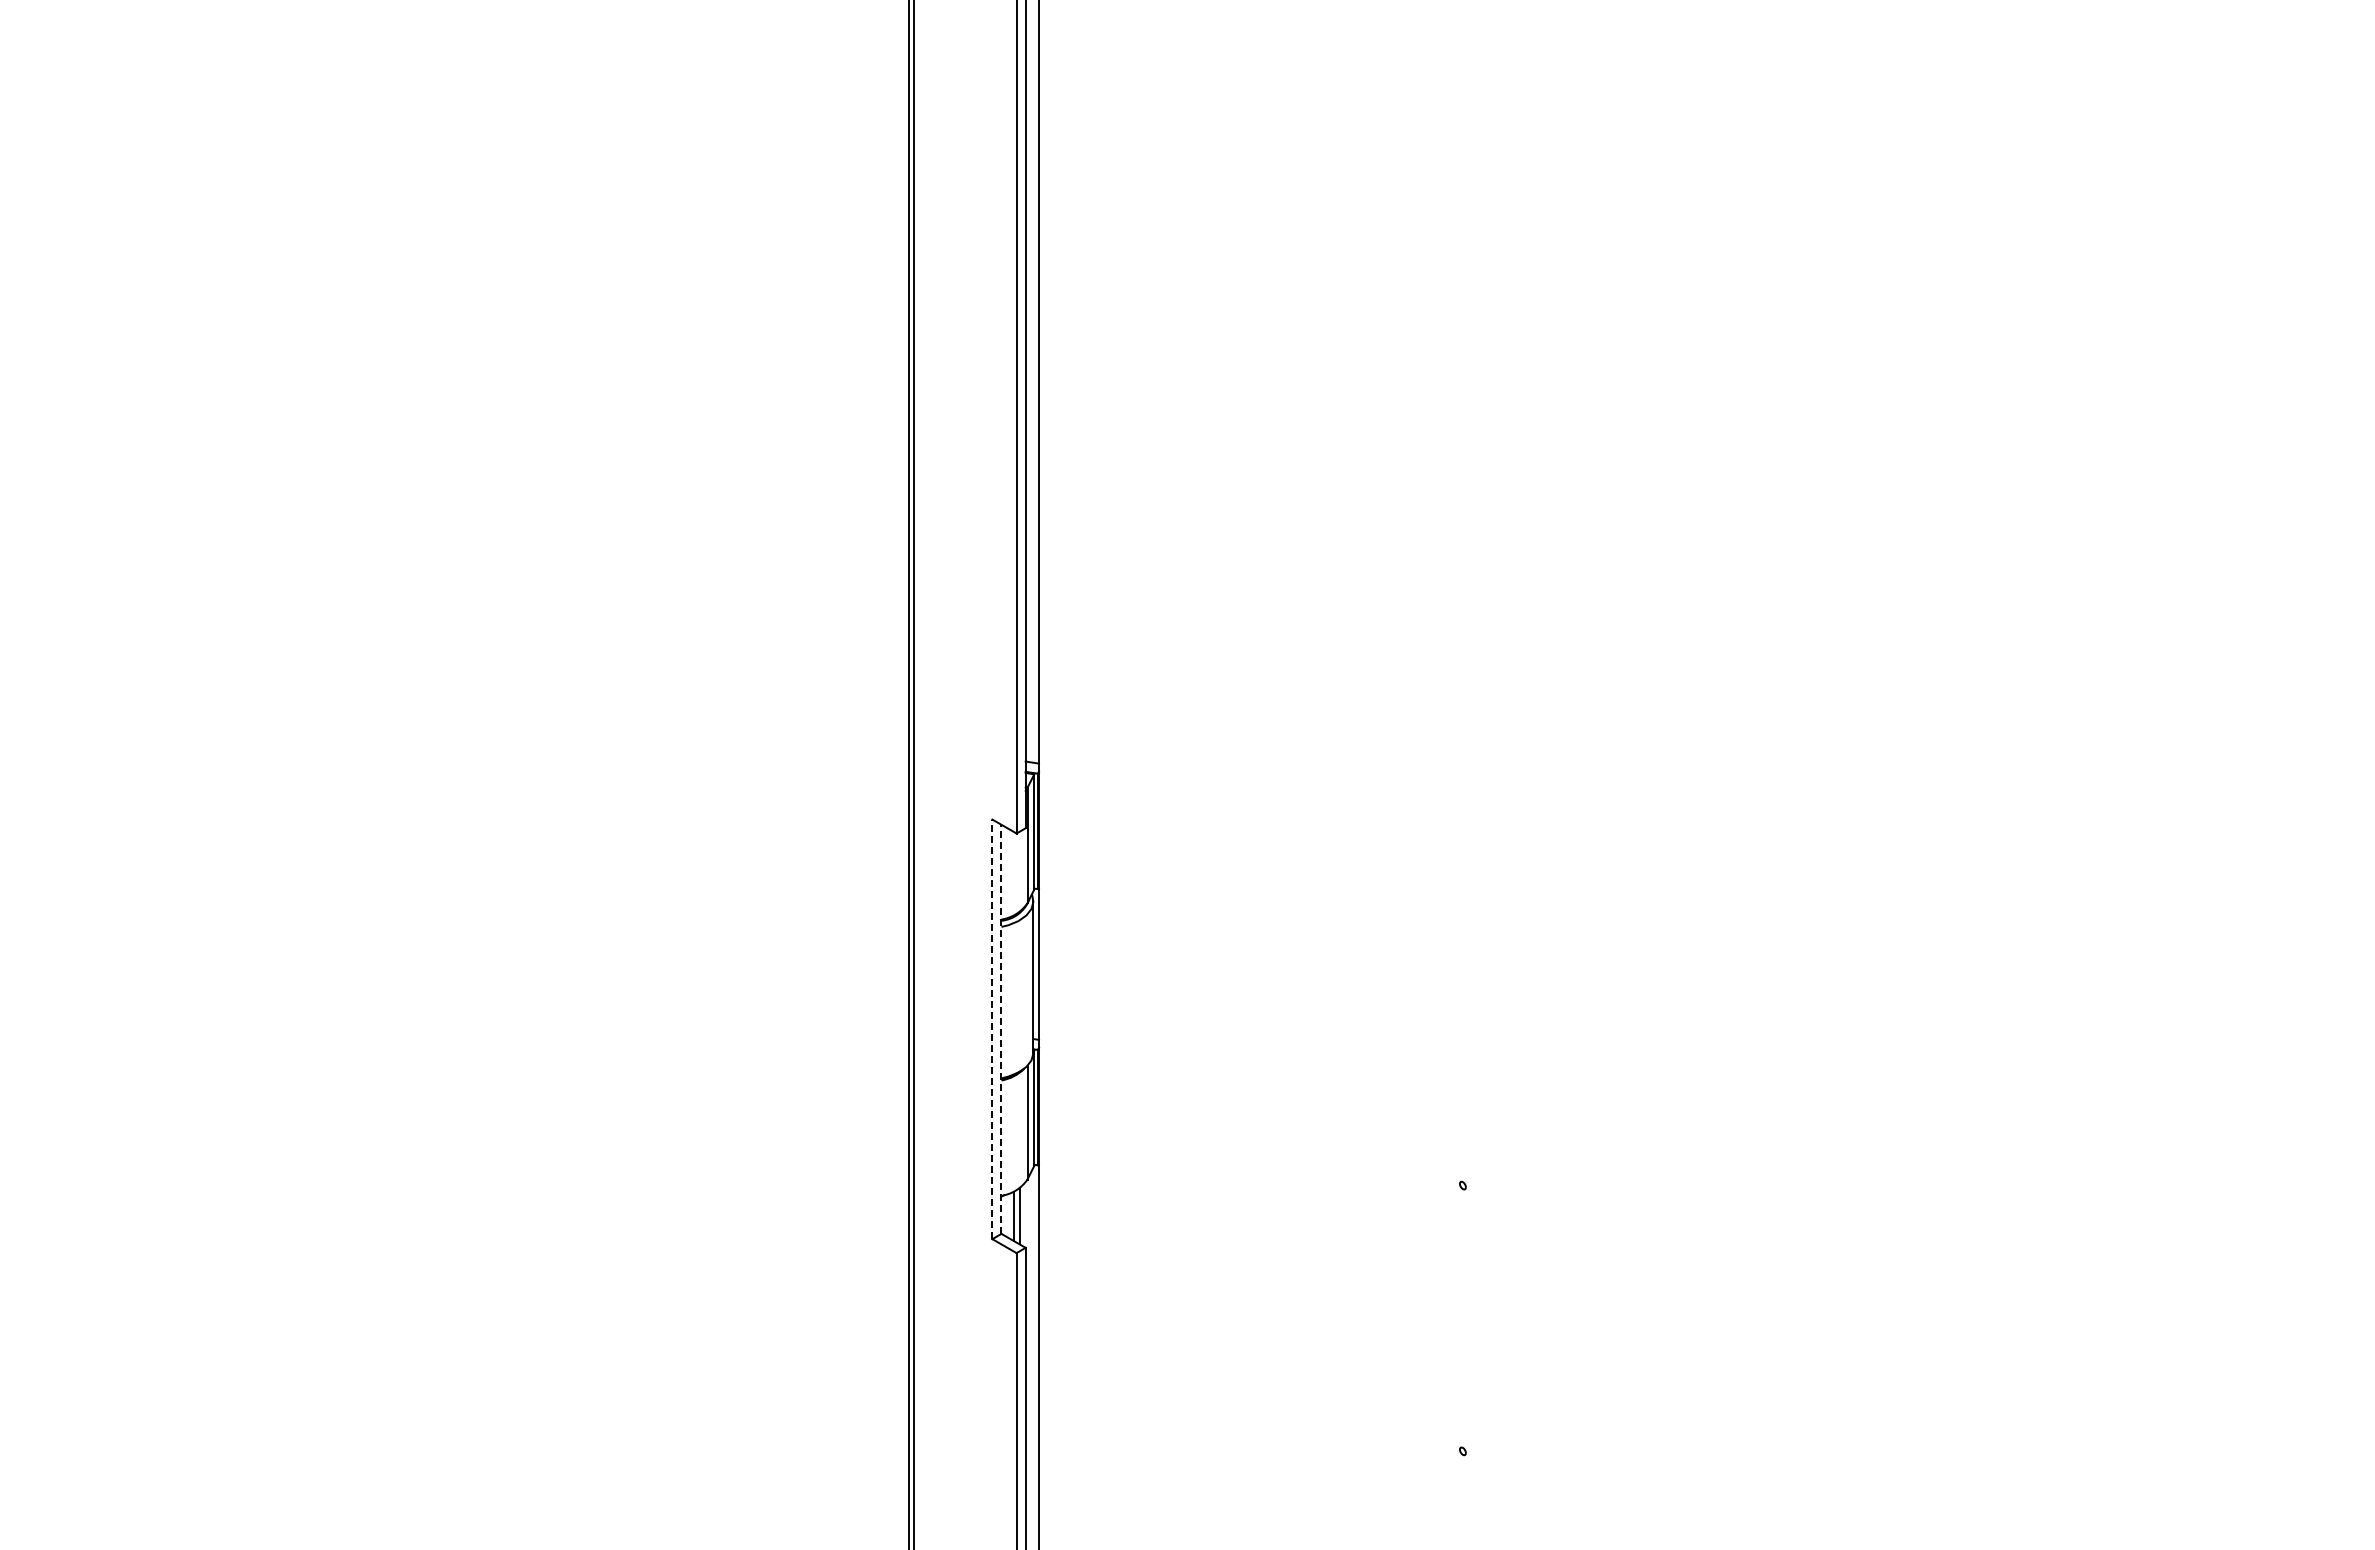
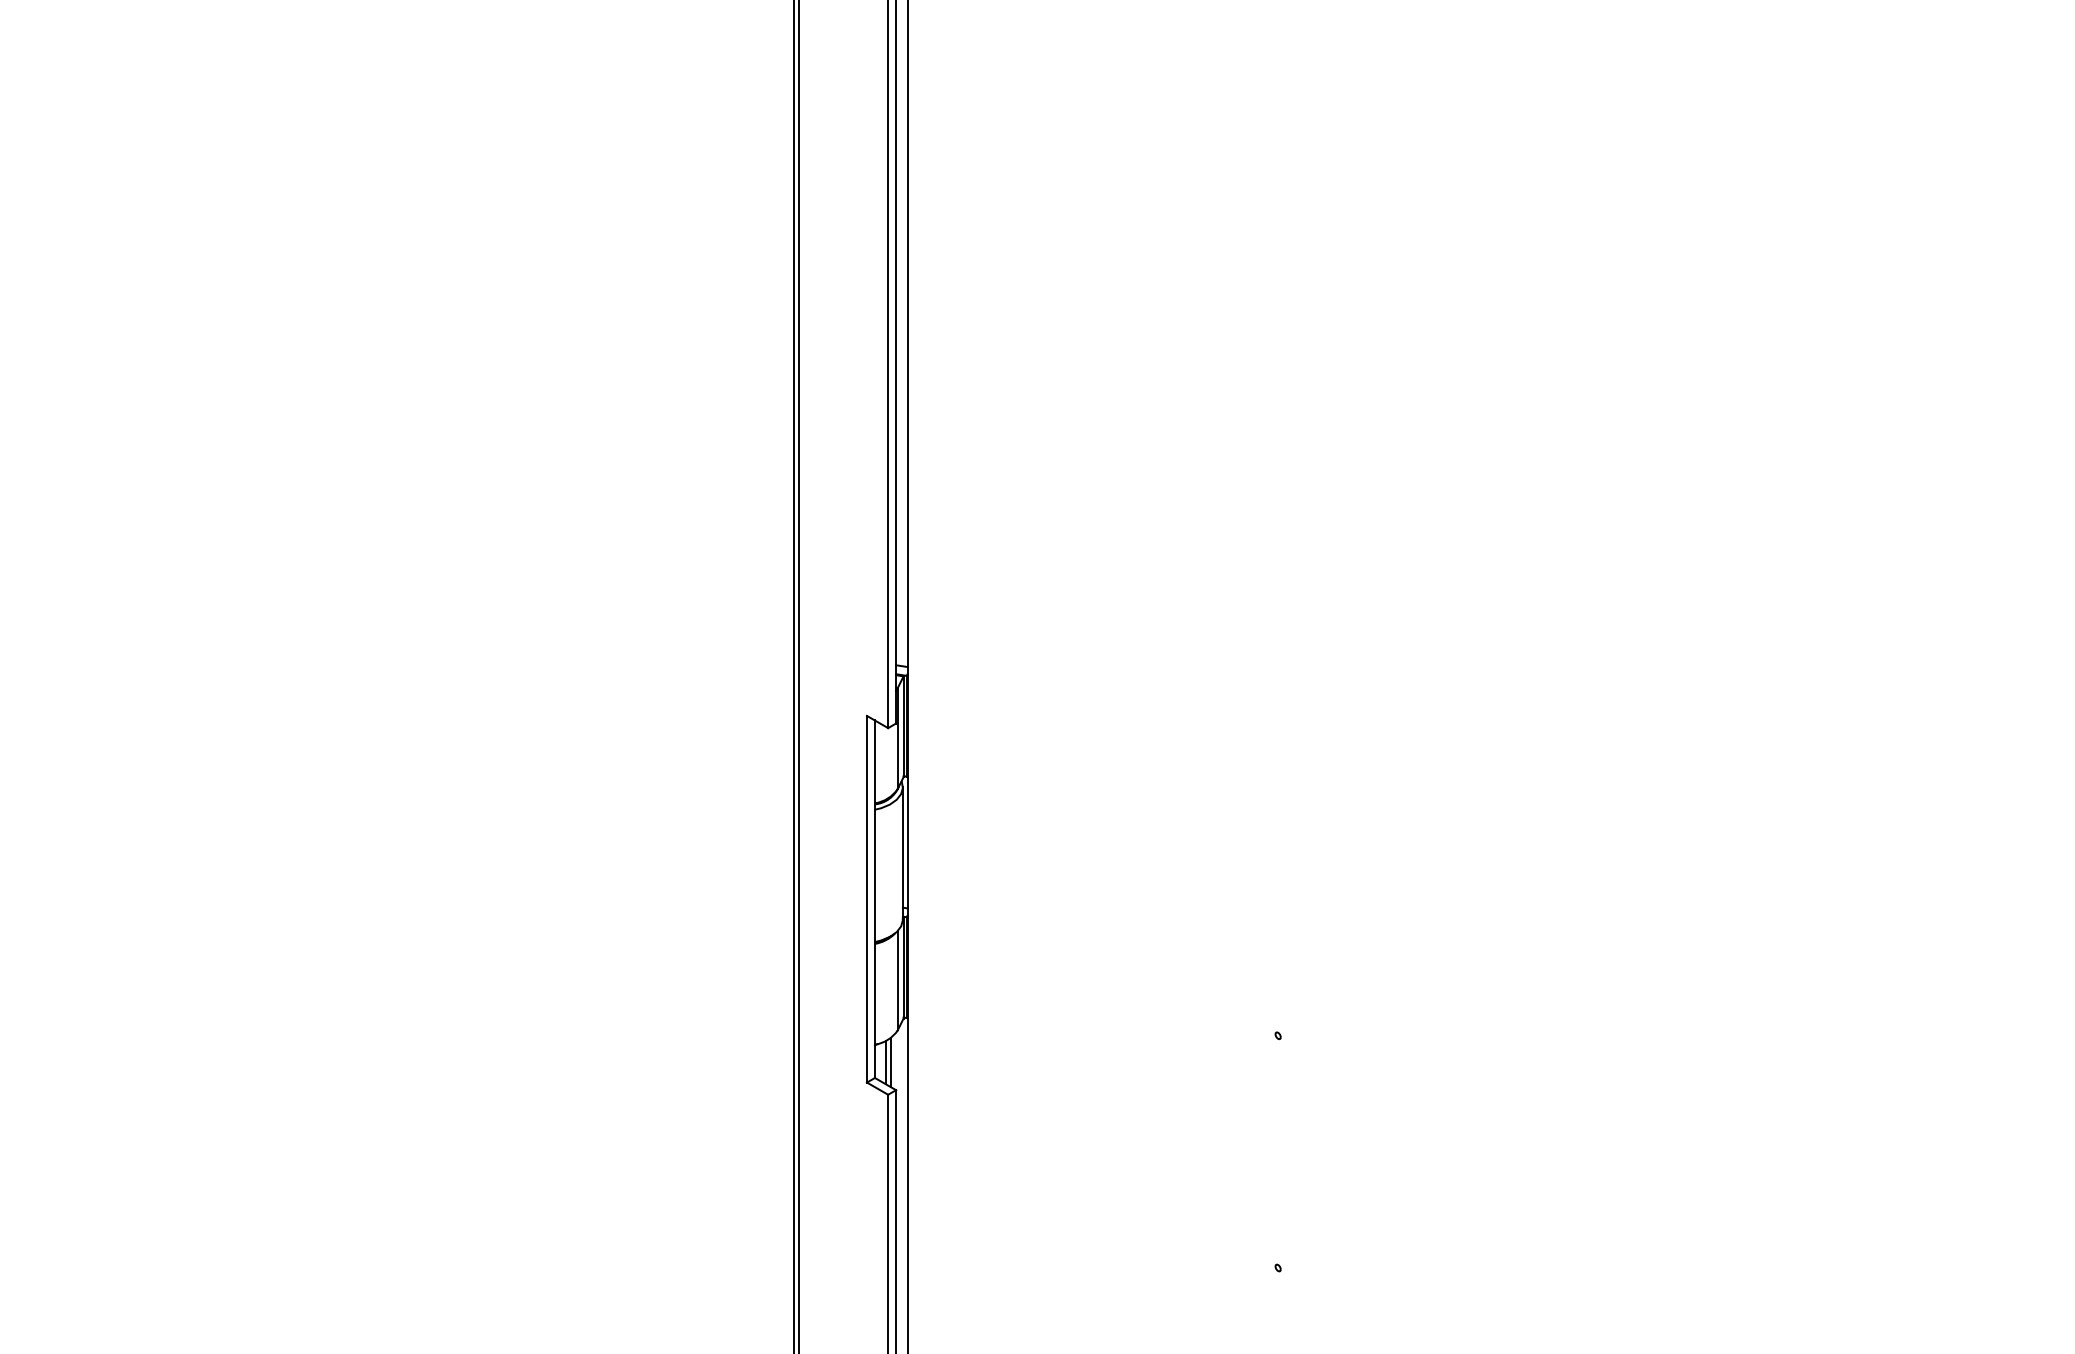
line: (992, 1029) -> (867, 899), dashed -> solid
line: (1001, 1029) -> (874, 899), dashed -> solid

